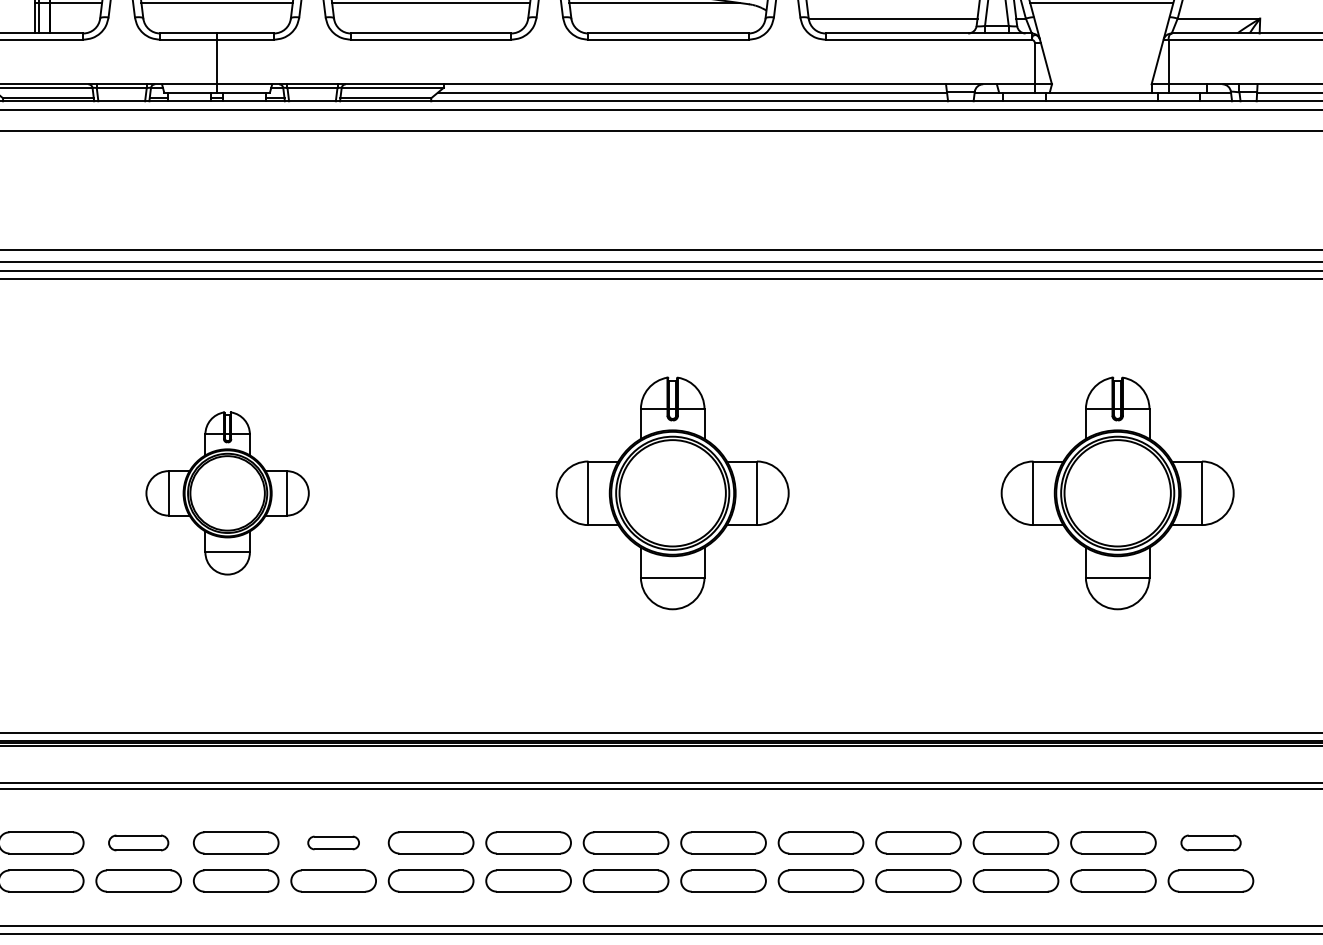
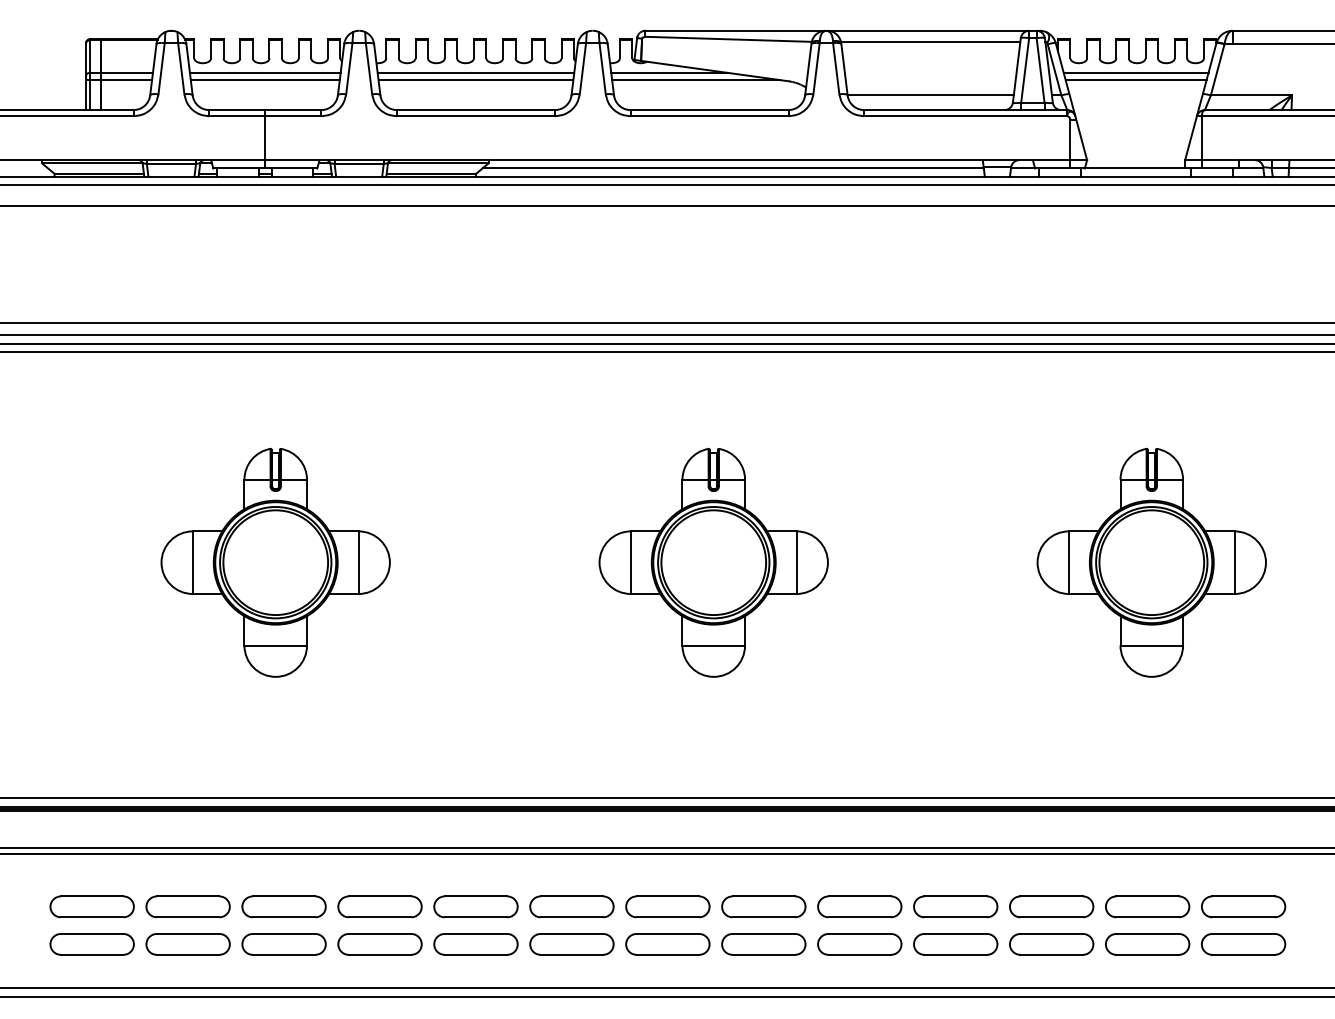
part: (227, 493) -> (275, 562), size x1.43
part: (138, 842) -> (187, 906), size x1.43
part: (333, 842) -> (379, 906), size x1.67
part: (1210, 842) -> (1243, 906), size x1.43

